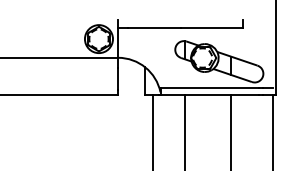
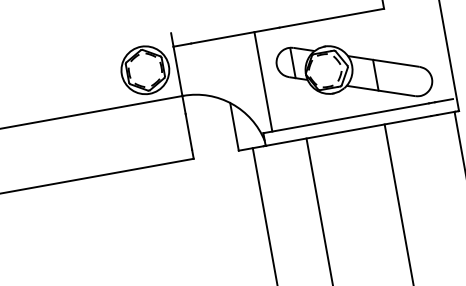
line: (165, 57) -> (262, 81), added

